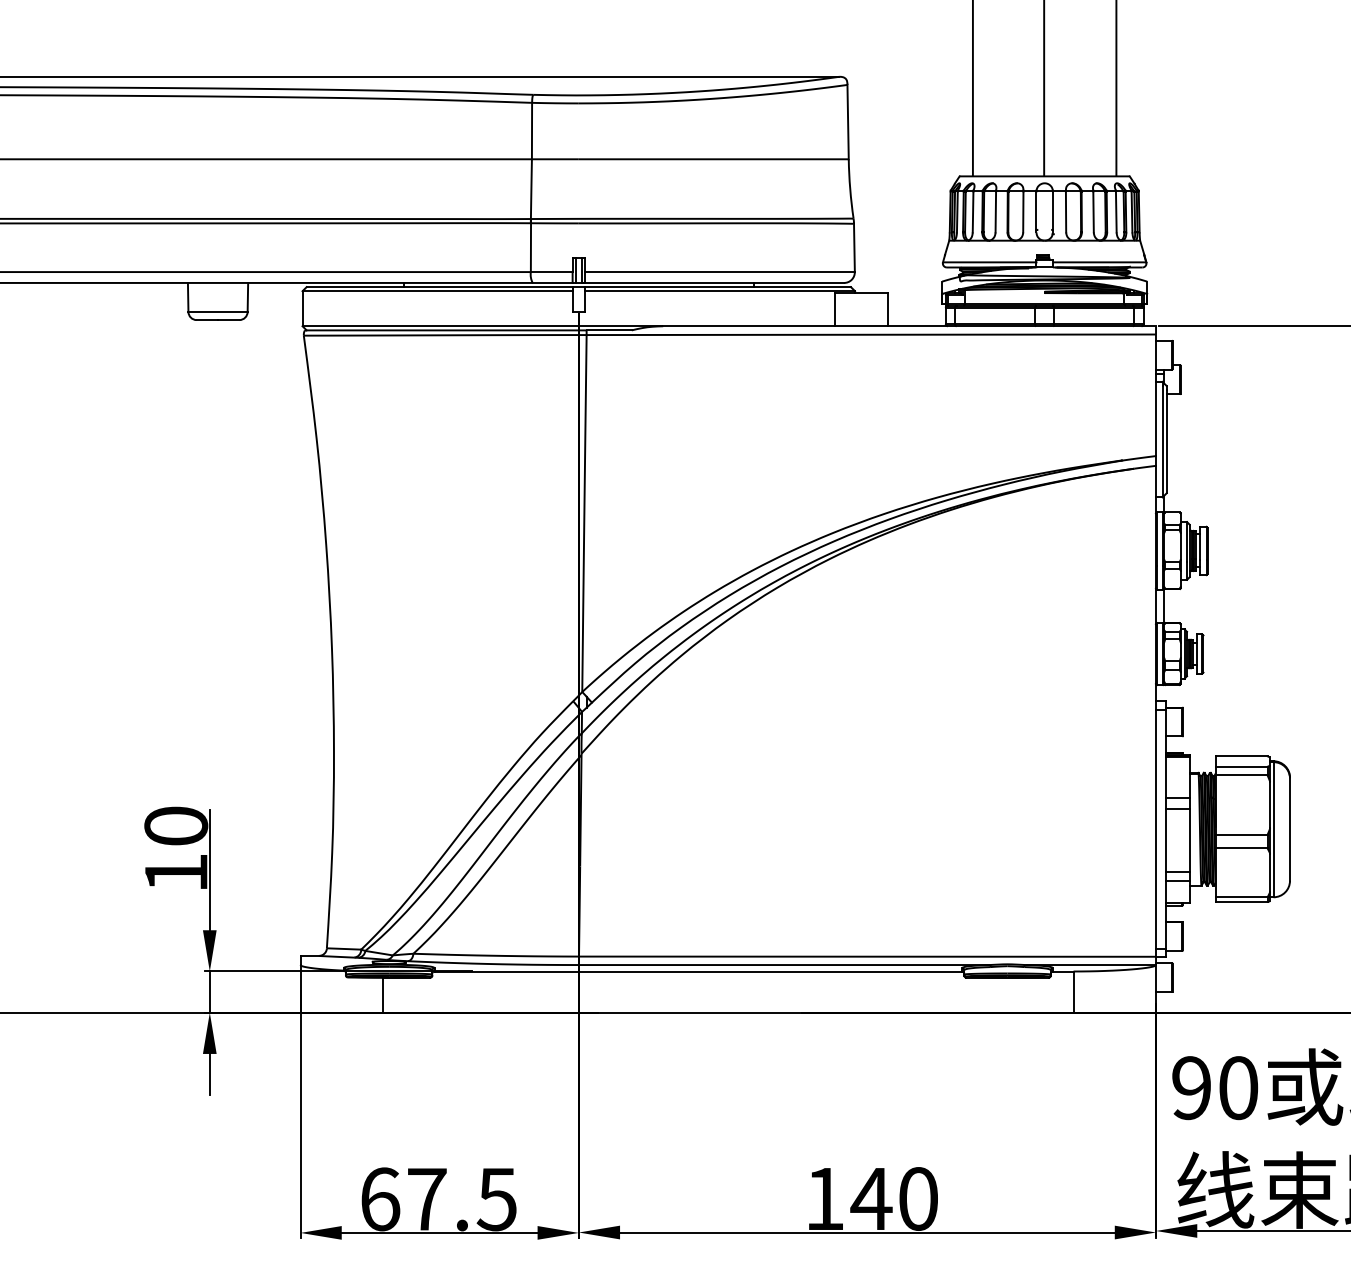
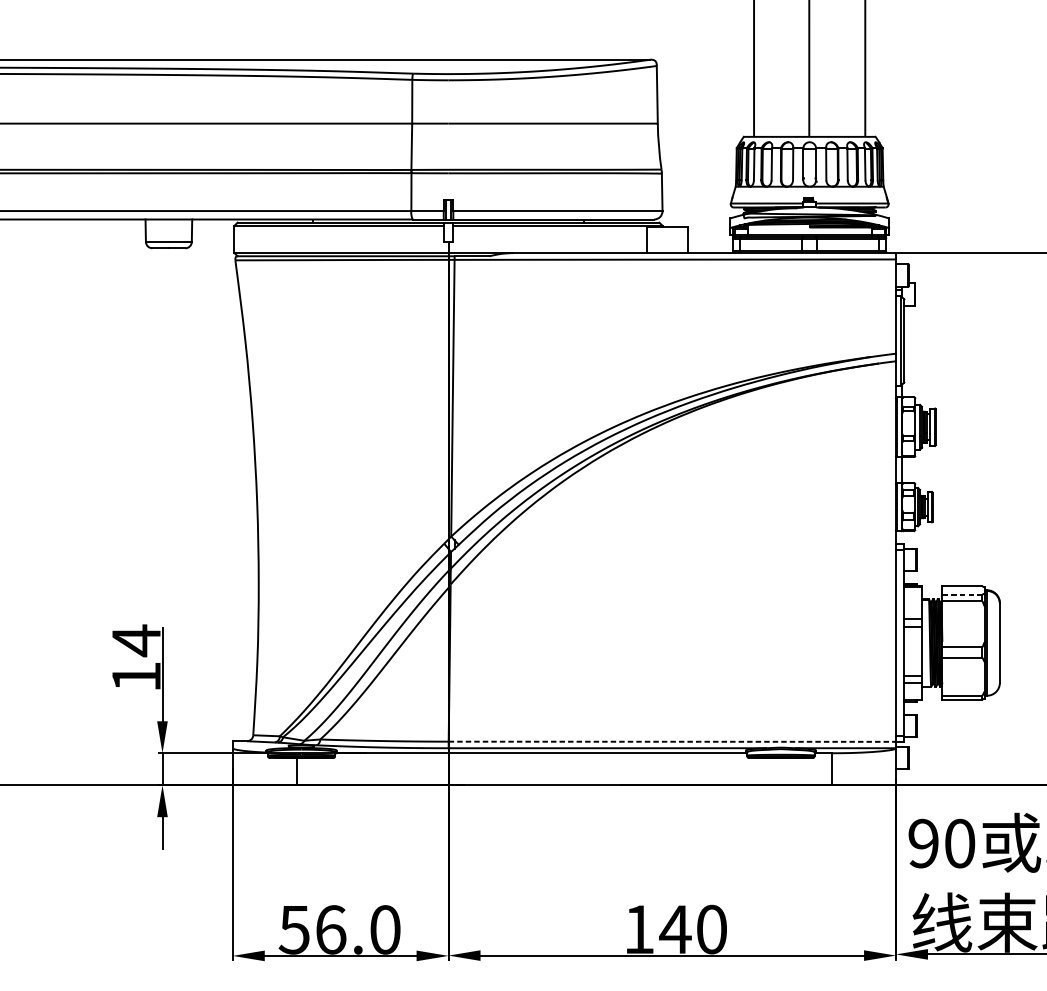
line: (1241, 766) -> (962, 594), solid -> dashed
text: (176, 826) -> (136, 640), 10 -> 14
line: (868, 956) -> (673, 741), solid -> dashed
text: (437, 1199) -> (339, 929), 67.5 -> 56.0

